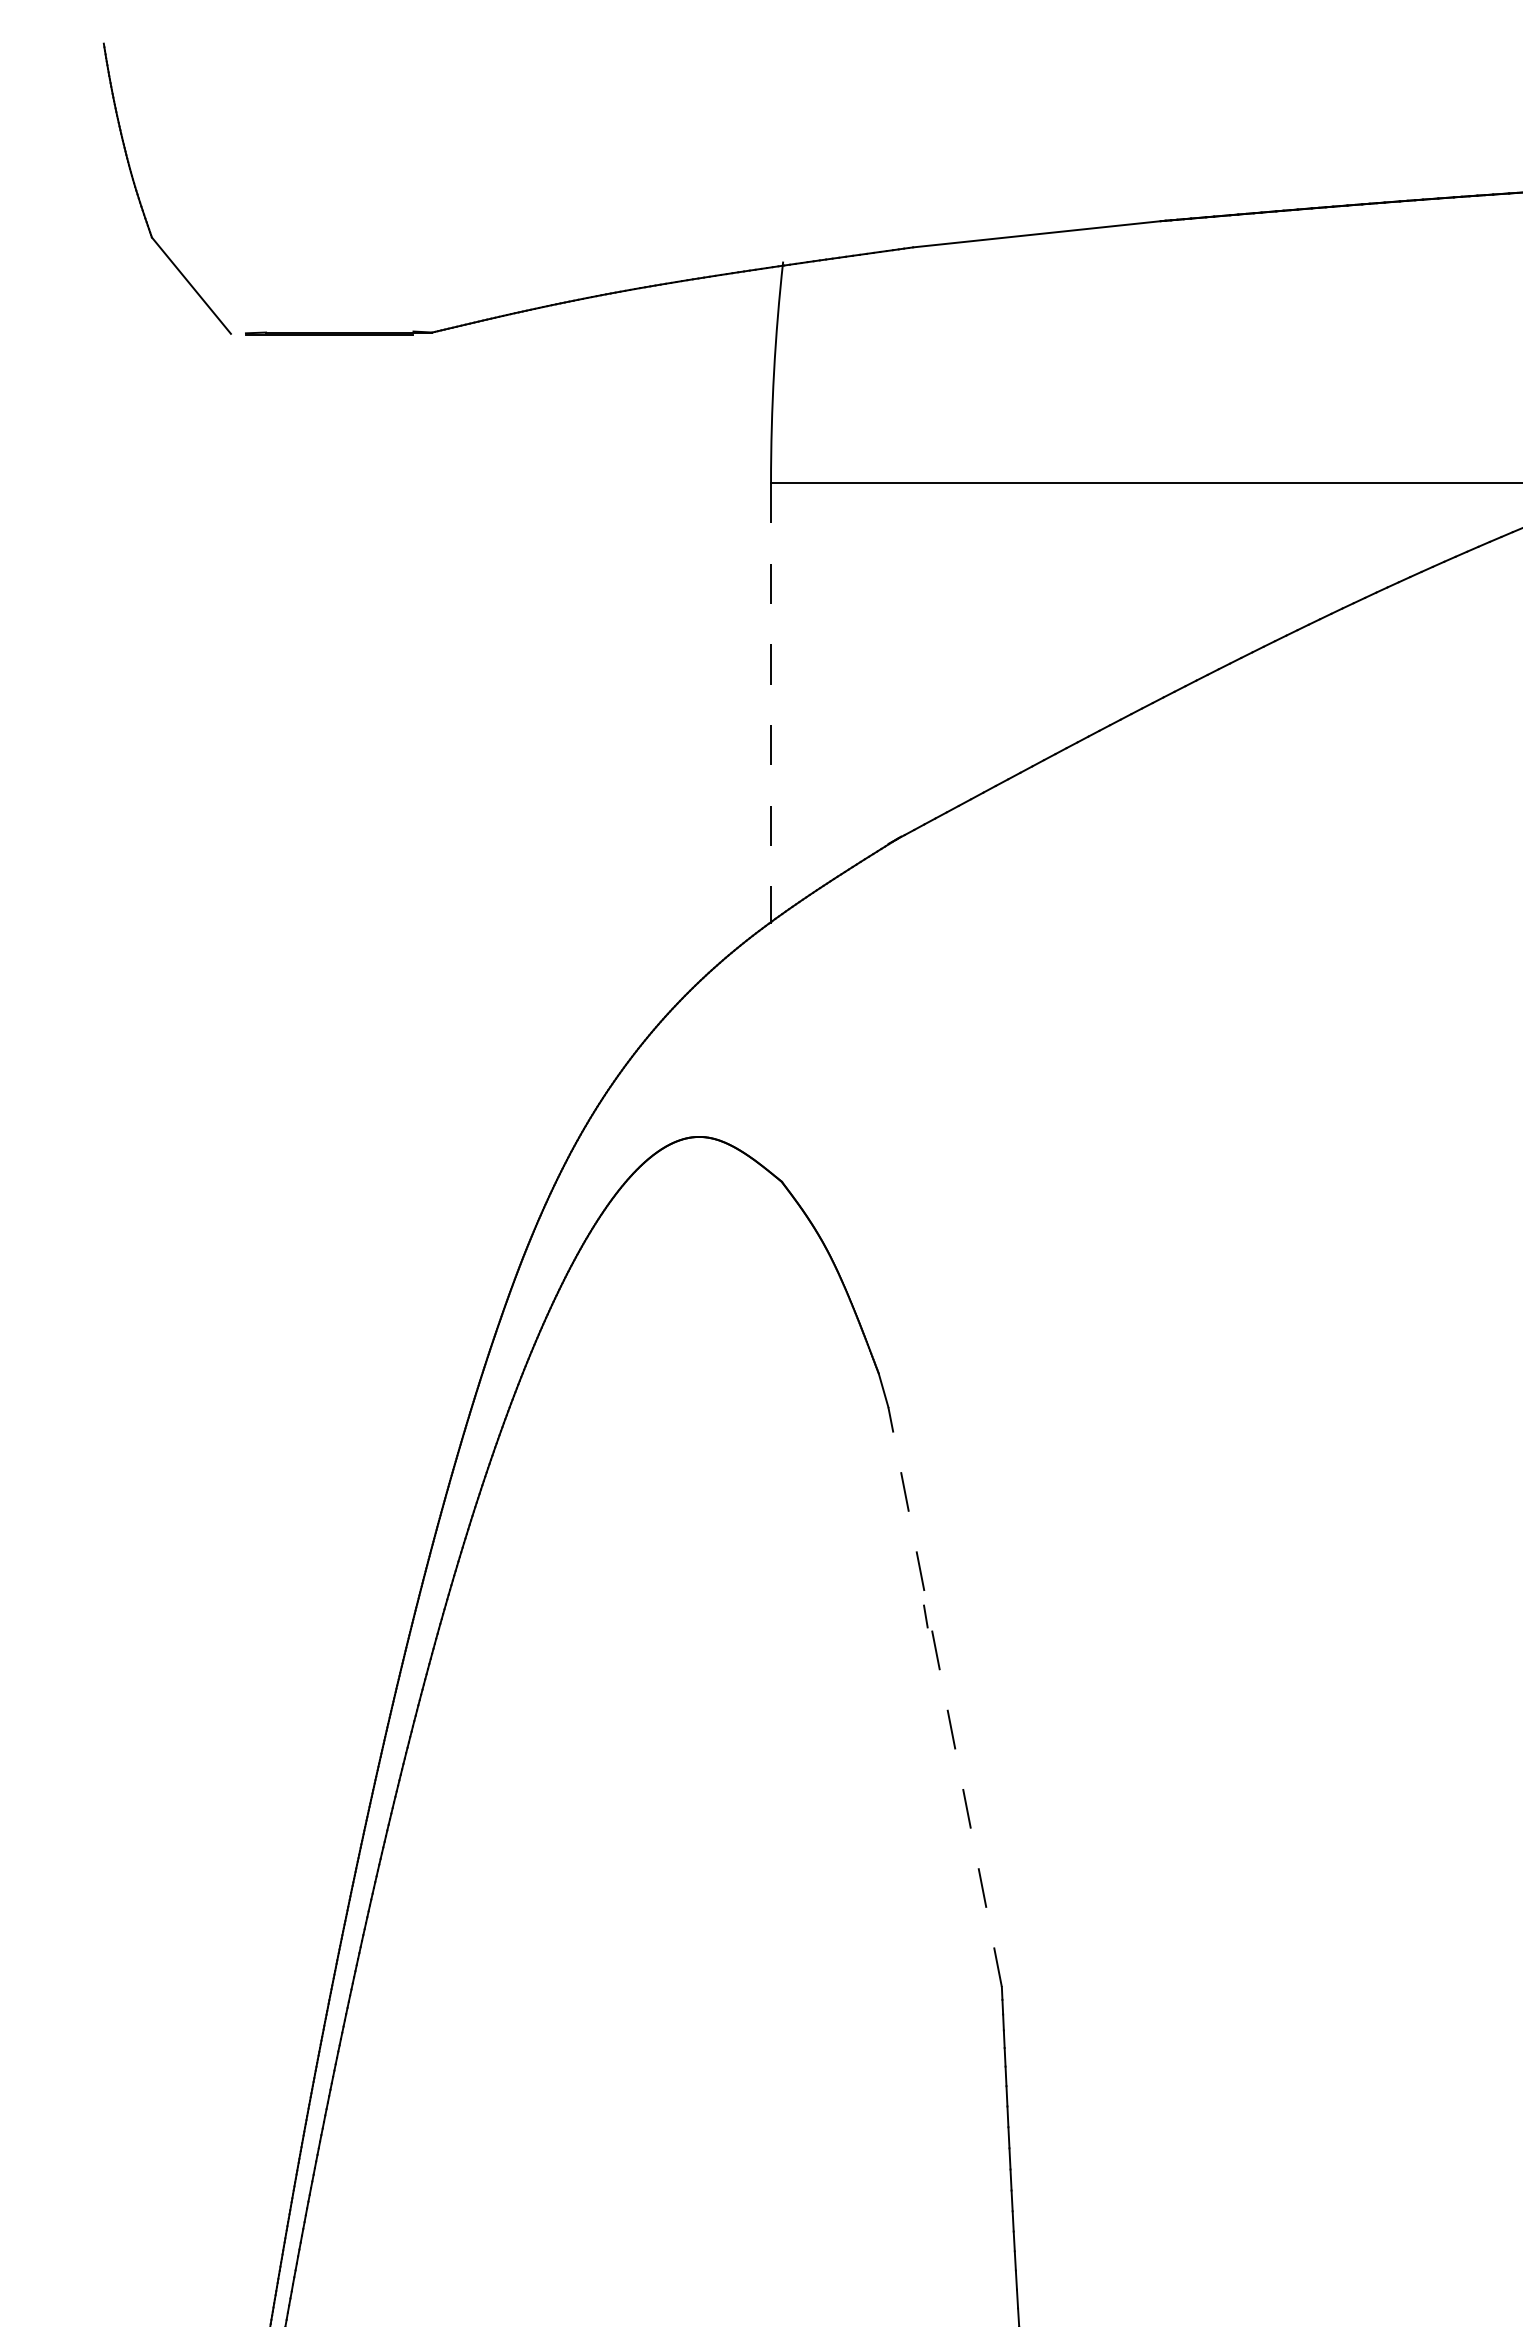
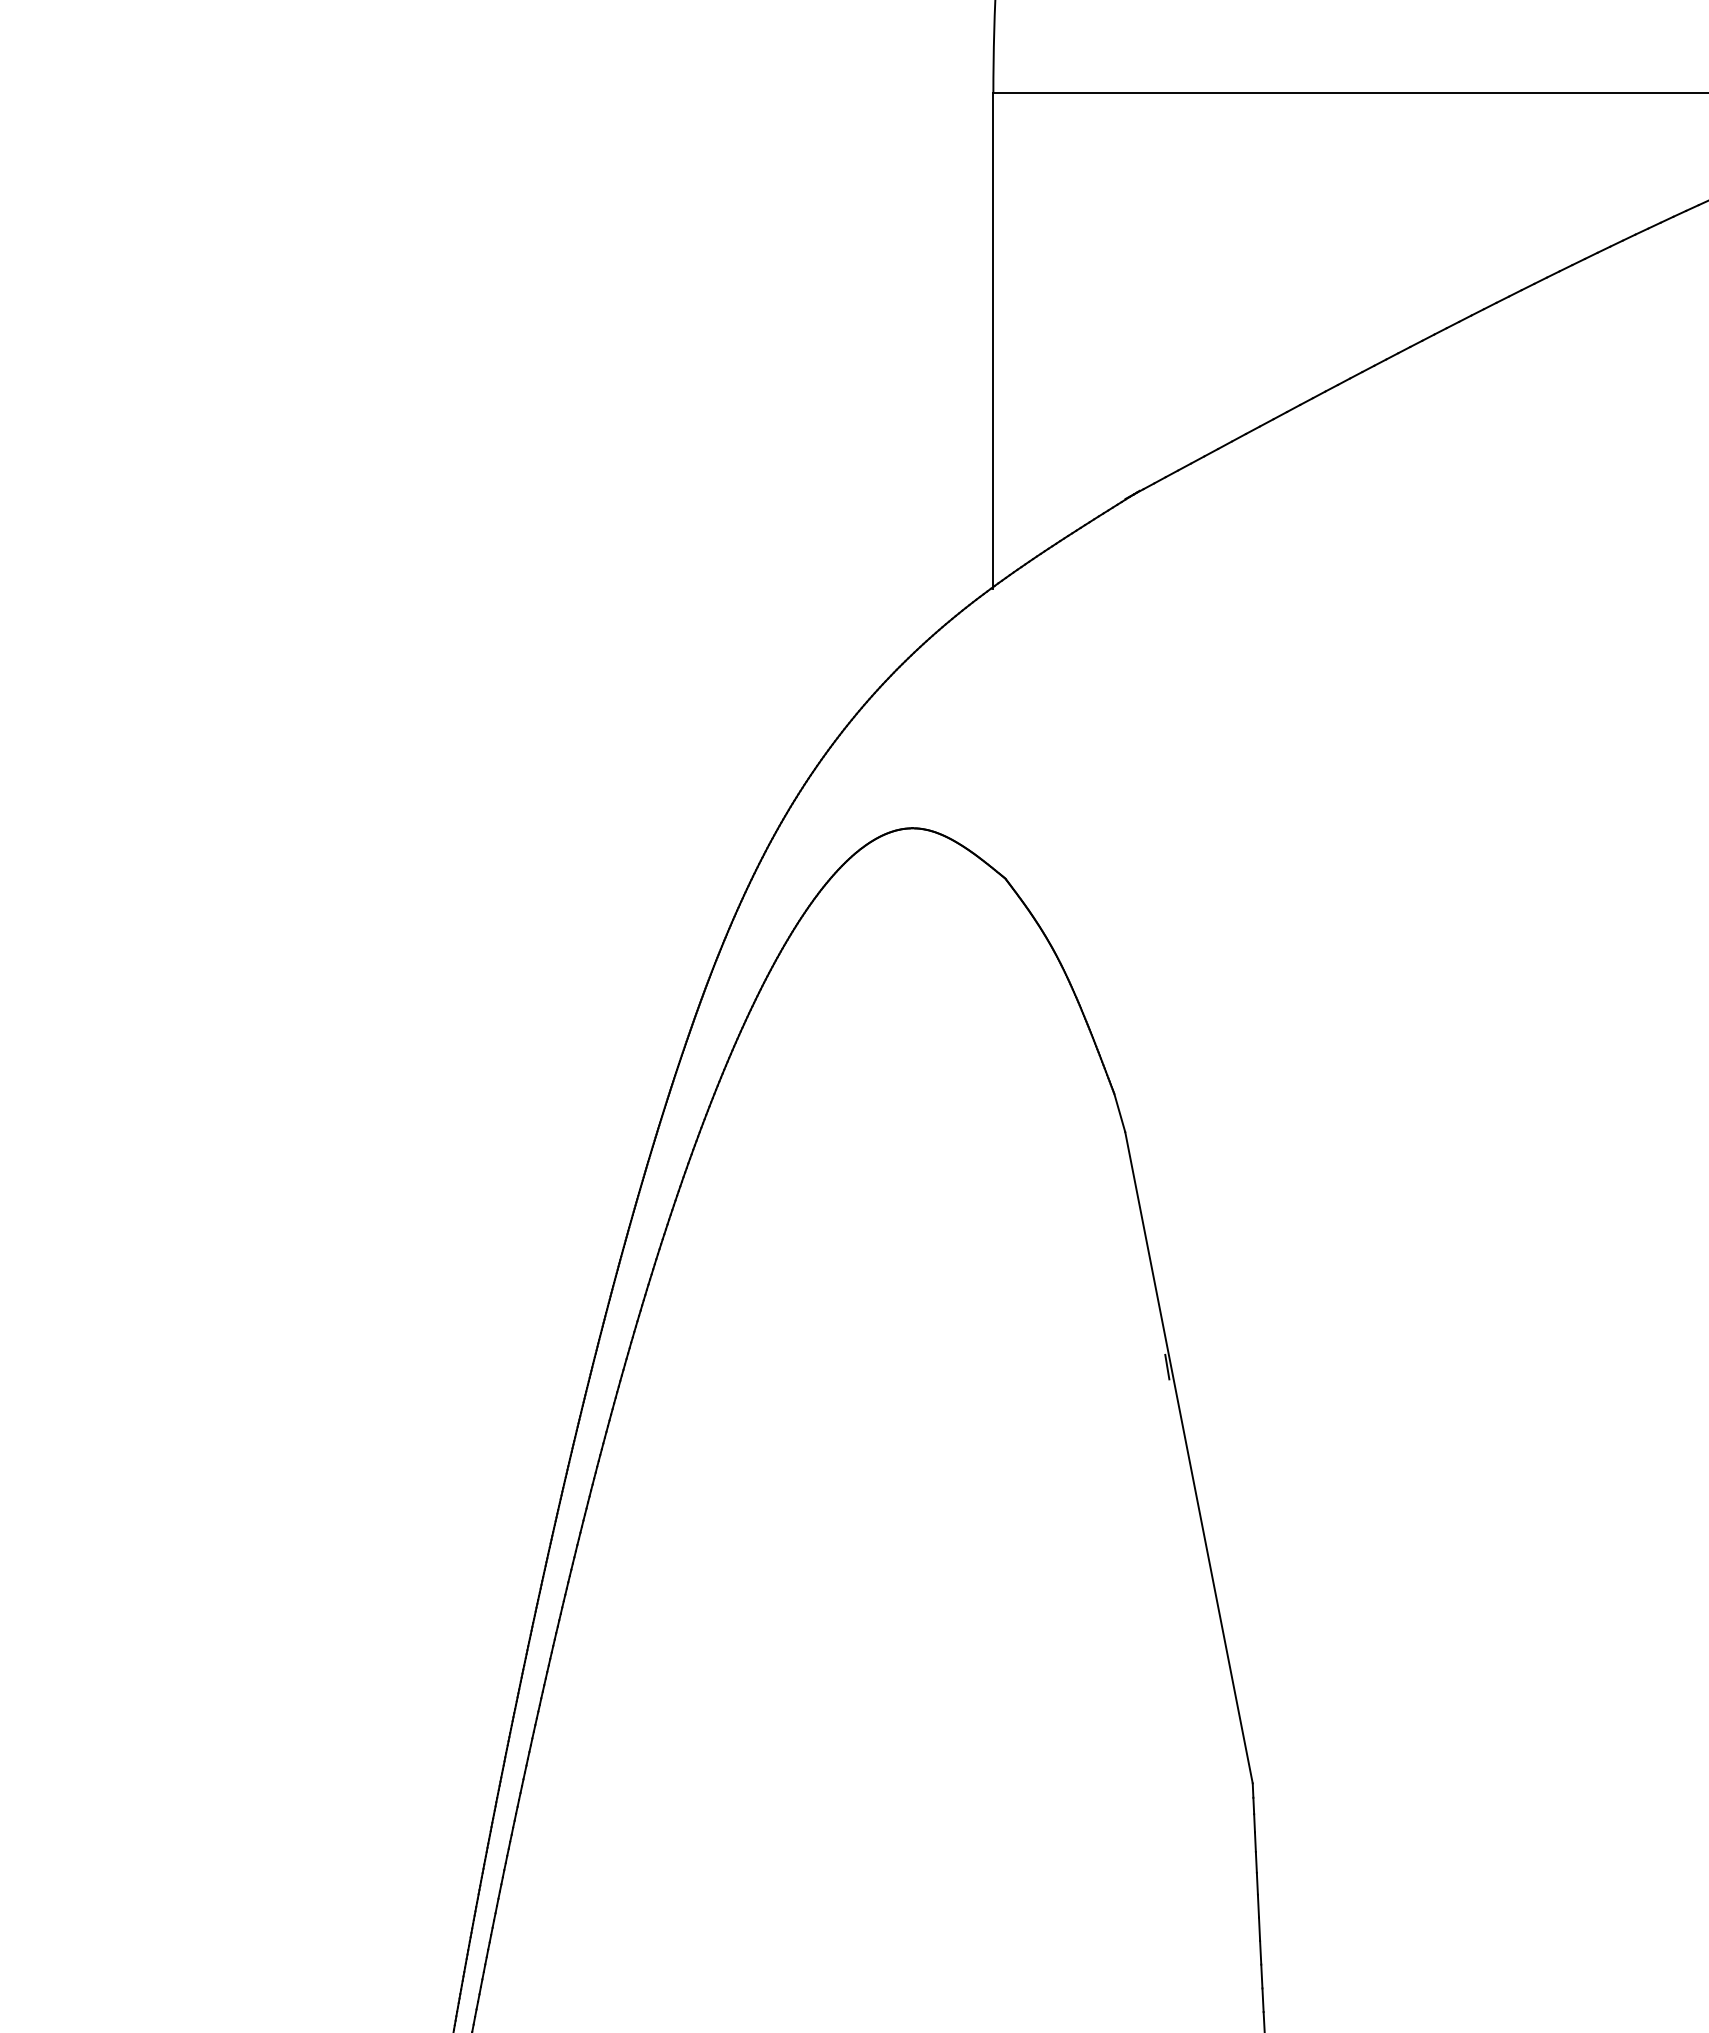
line: (771, 703) -> (993, 341), dashed -> solid
line: (945, 1696) -> (1189, 1456), dashed -> solid

